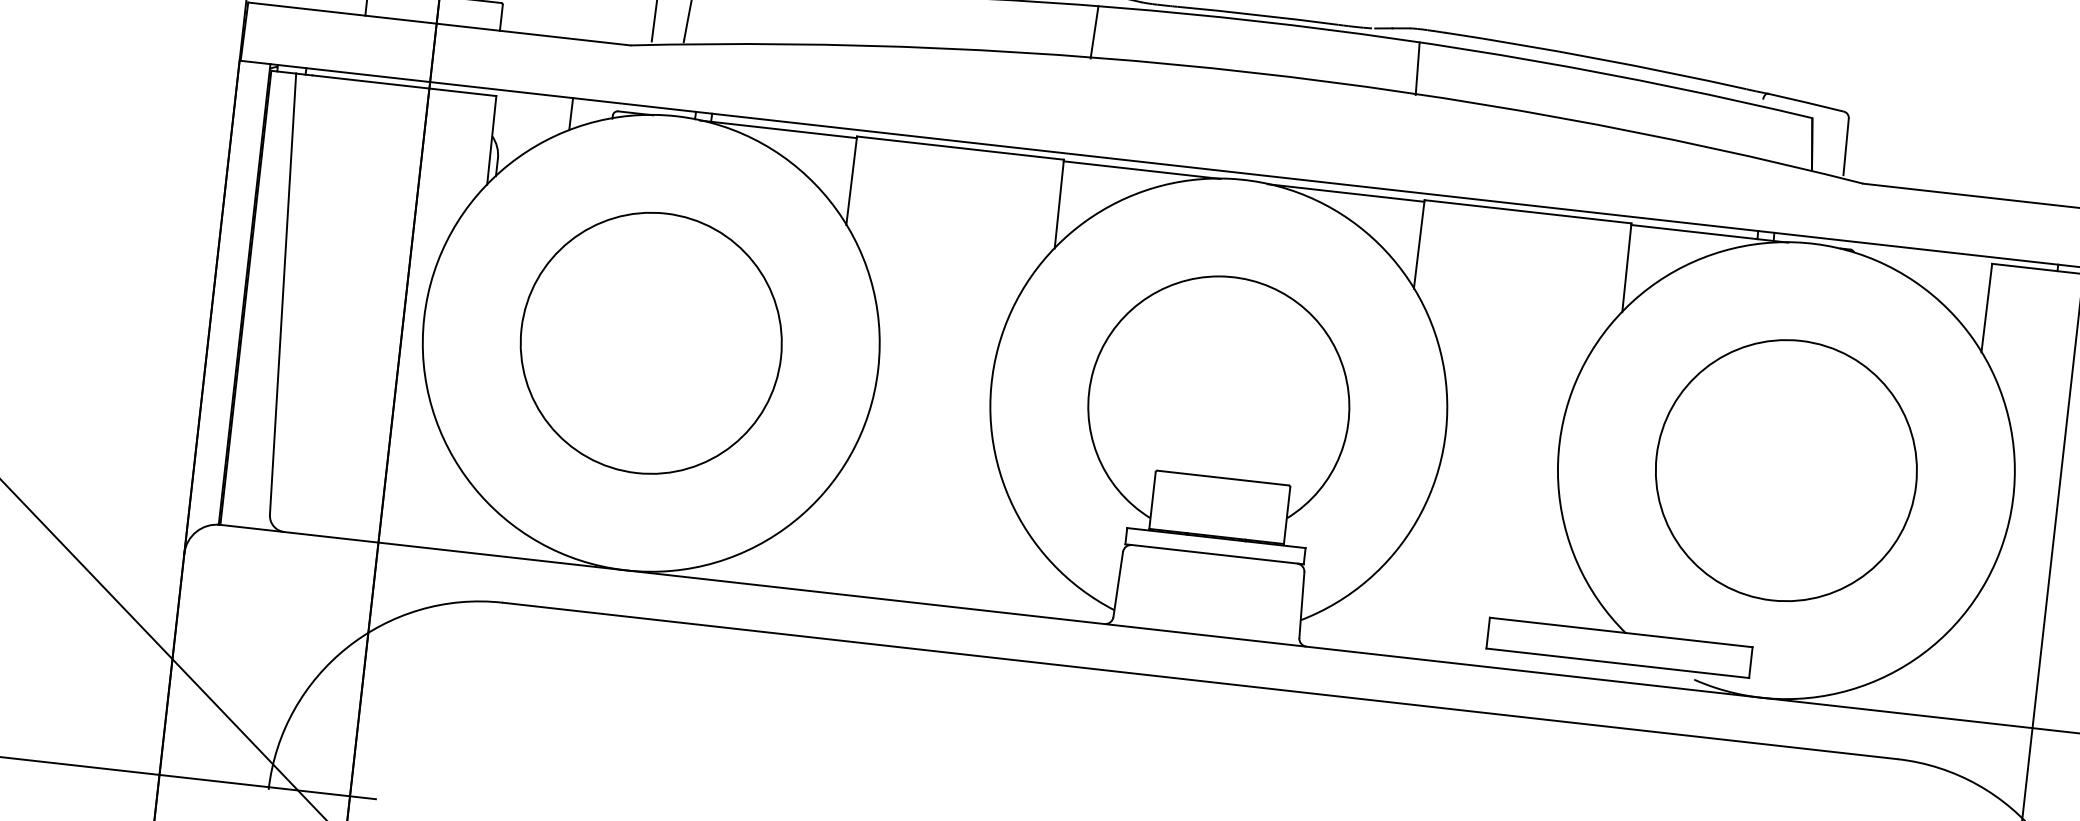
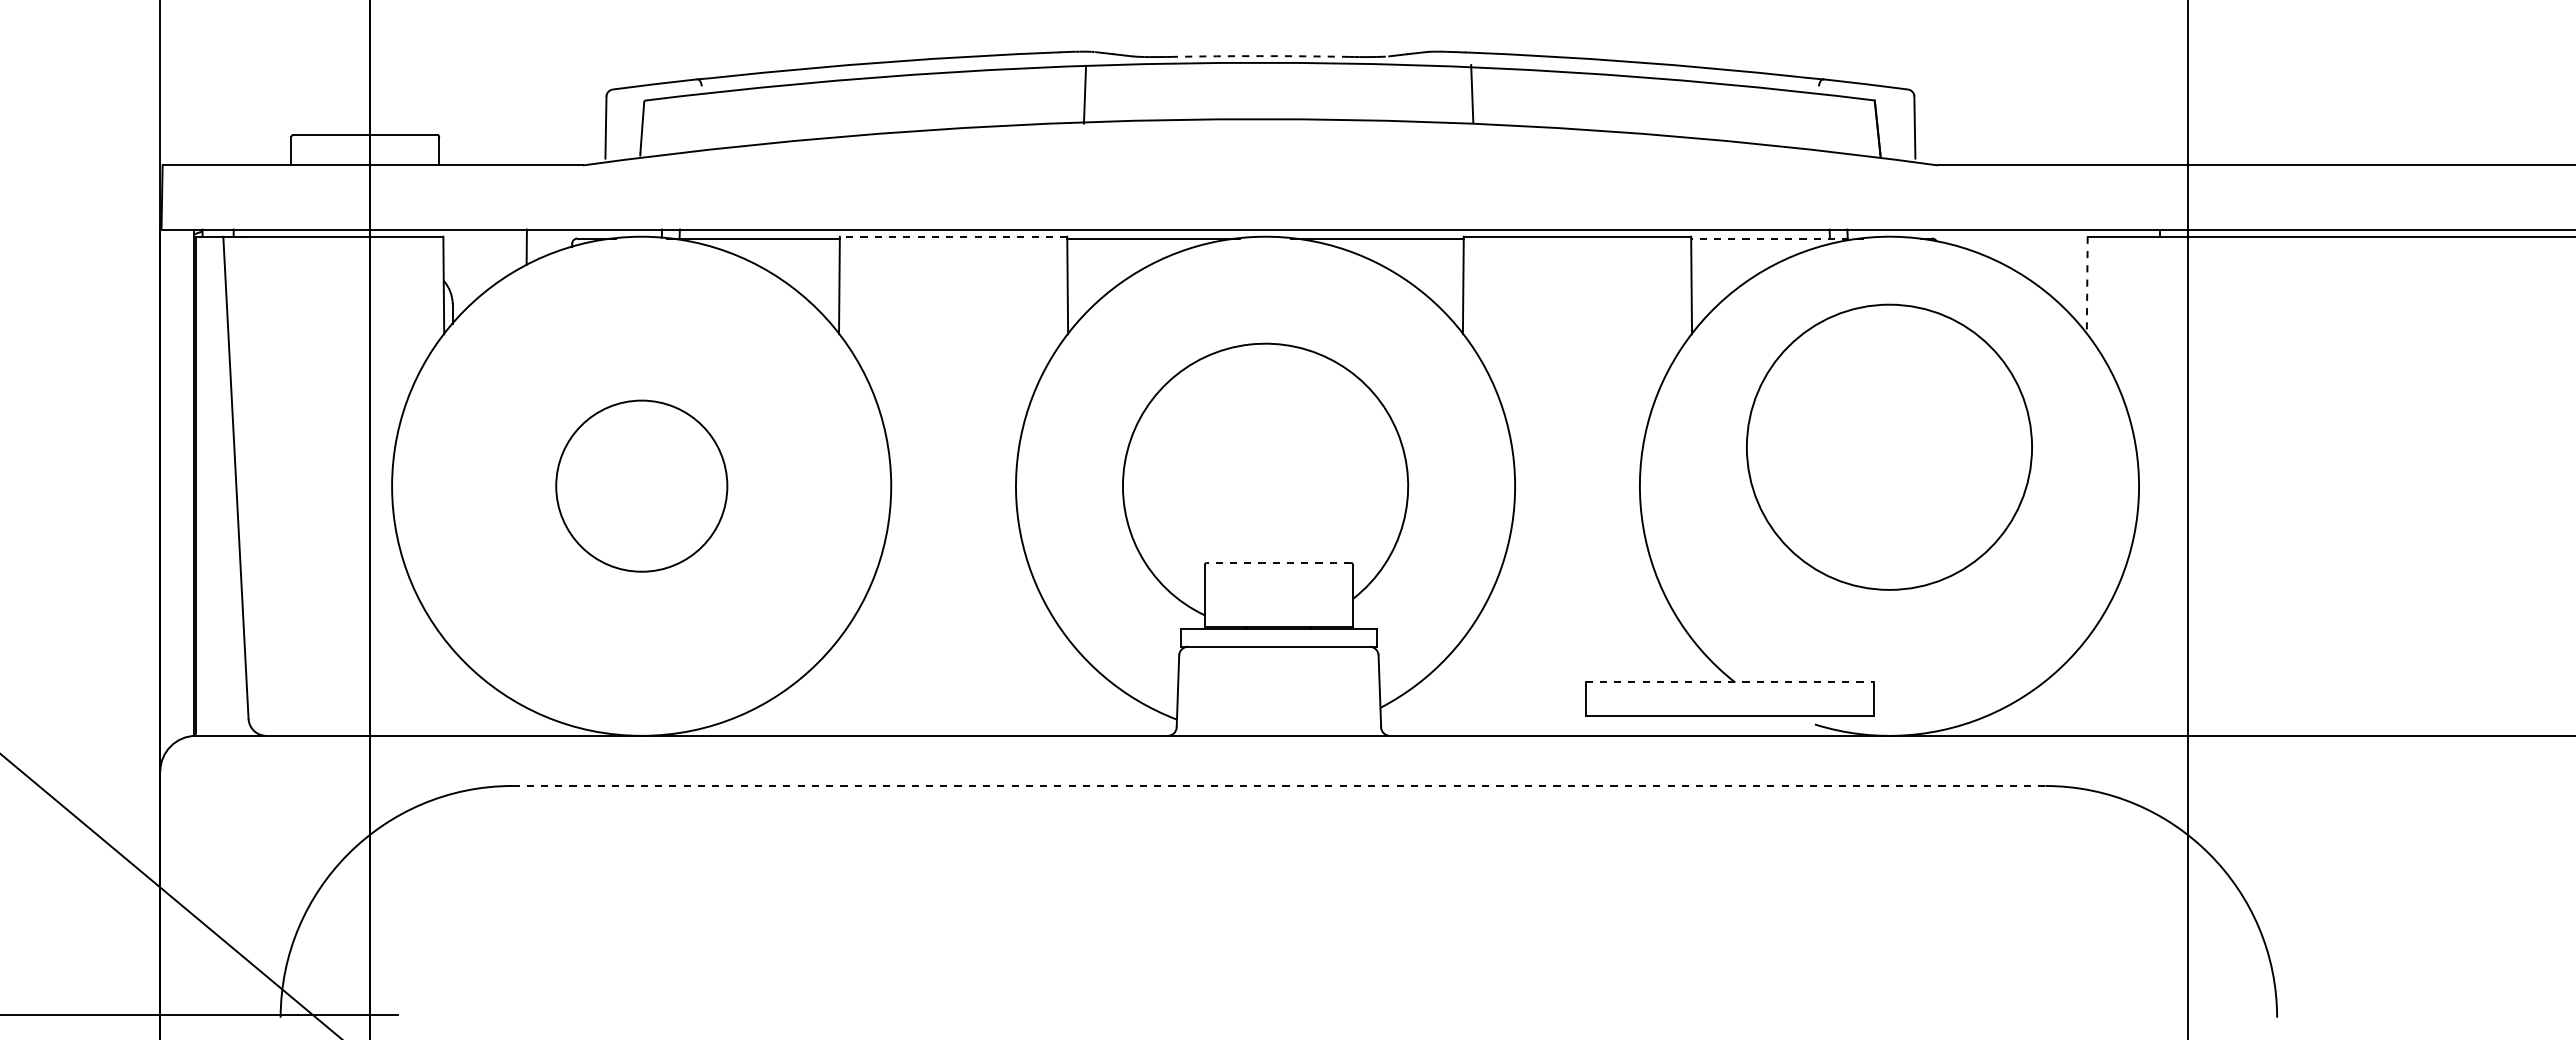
arc: (1258, 15) -> (1260, 56), solid -> dashed
line: (1417, 68) -> (1472, 93), moved
line: (960, 147) -> (953, 236), solid -> dashed
line: (1708, 233) -> (1776, 238), solid -> dashed
line: (1987, 308) -> (2087, 285), solid -> dashed
circle: (651, 342) -> (641, 485), size x0.6
circle: (1786, 469) -> (1889, 446), moved
line: (1222, 477) -> (1278, 562), solid -> dashed
line: (1621, 632) -> (1730, 682), solid -> dashed
line: (1200, 680) -> (1278, 785), solid -> dashed

